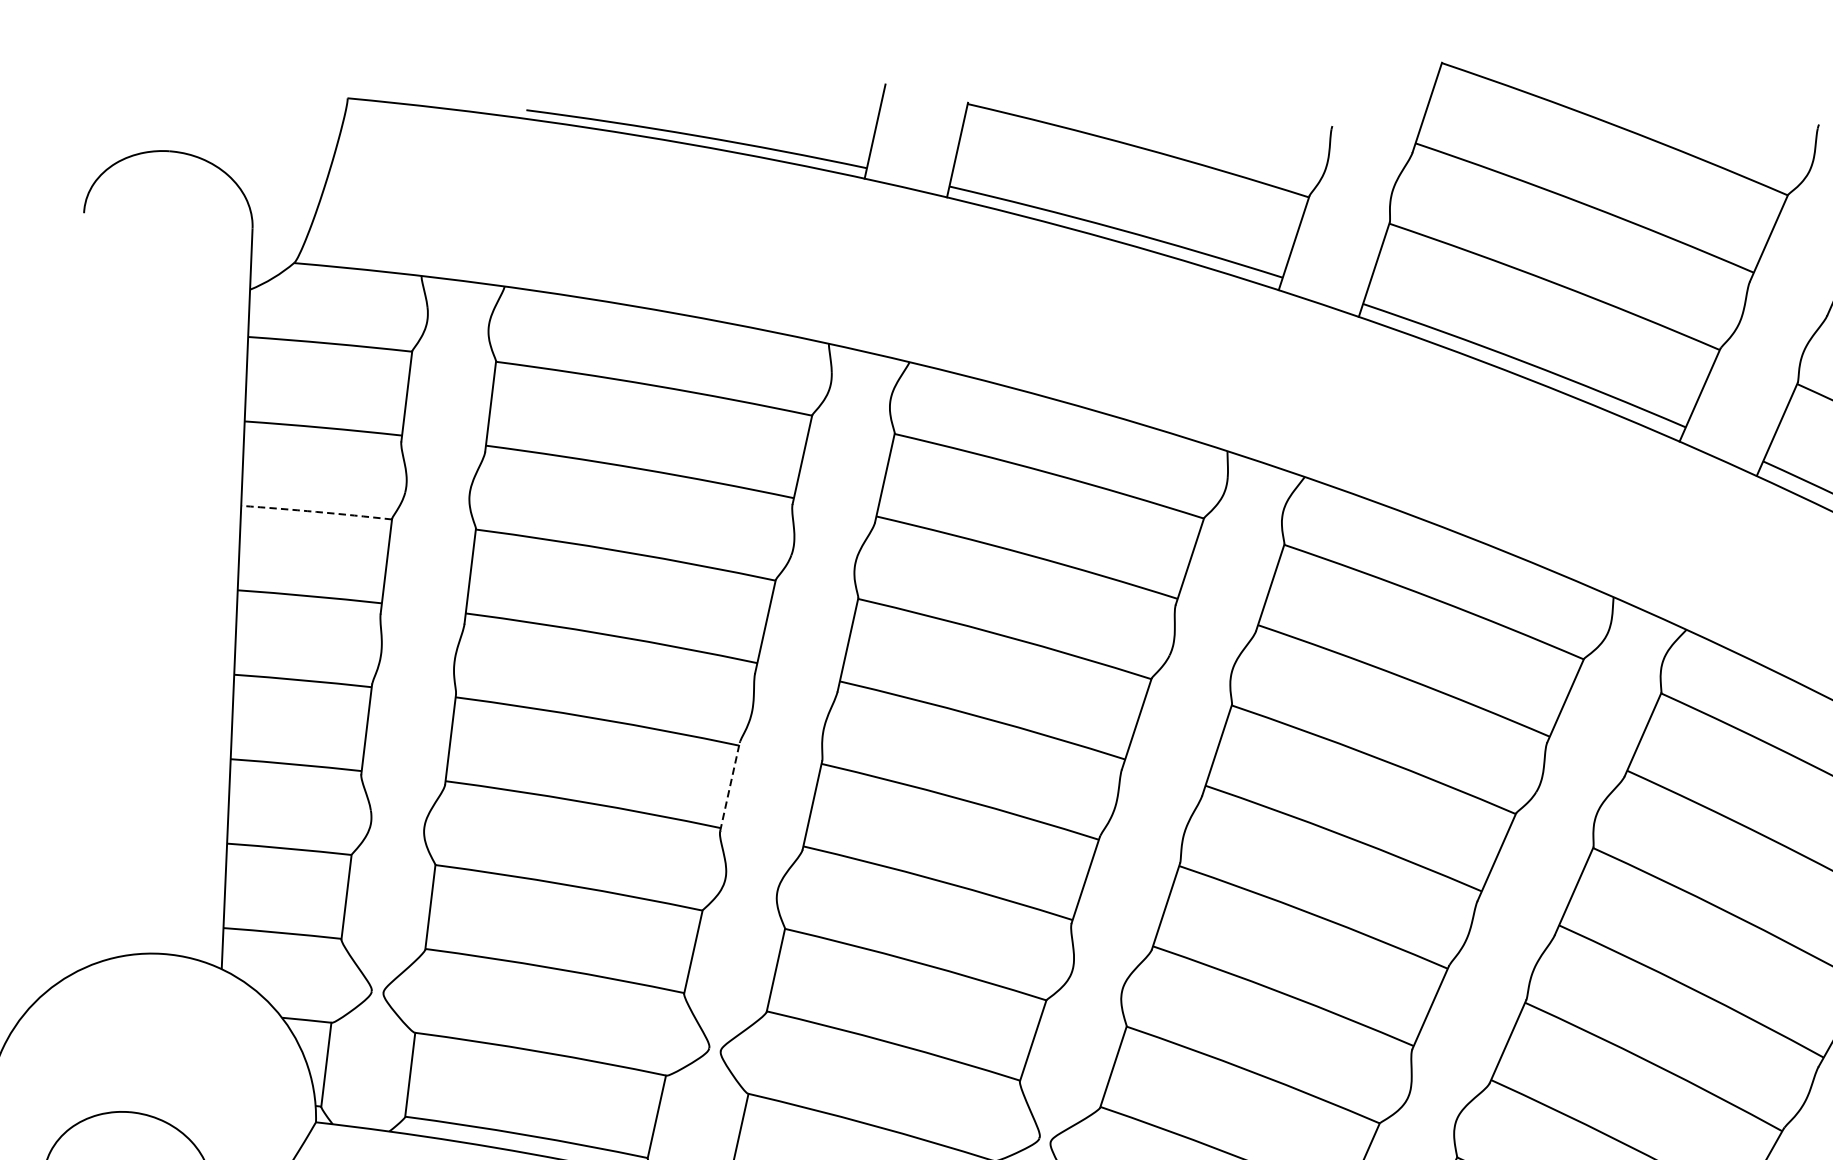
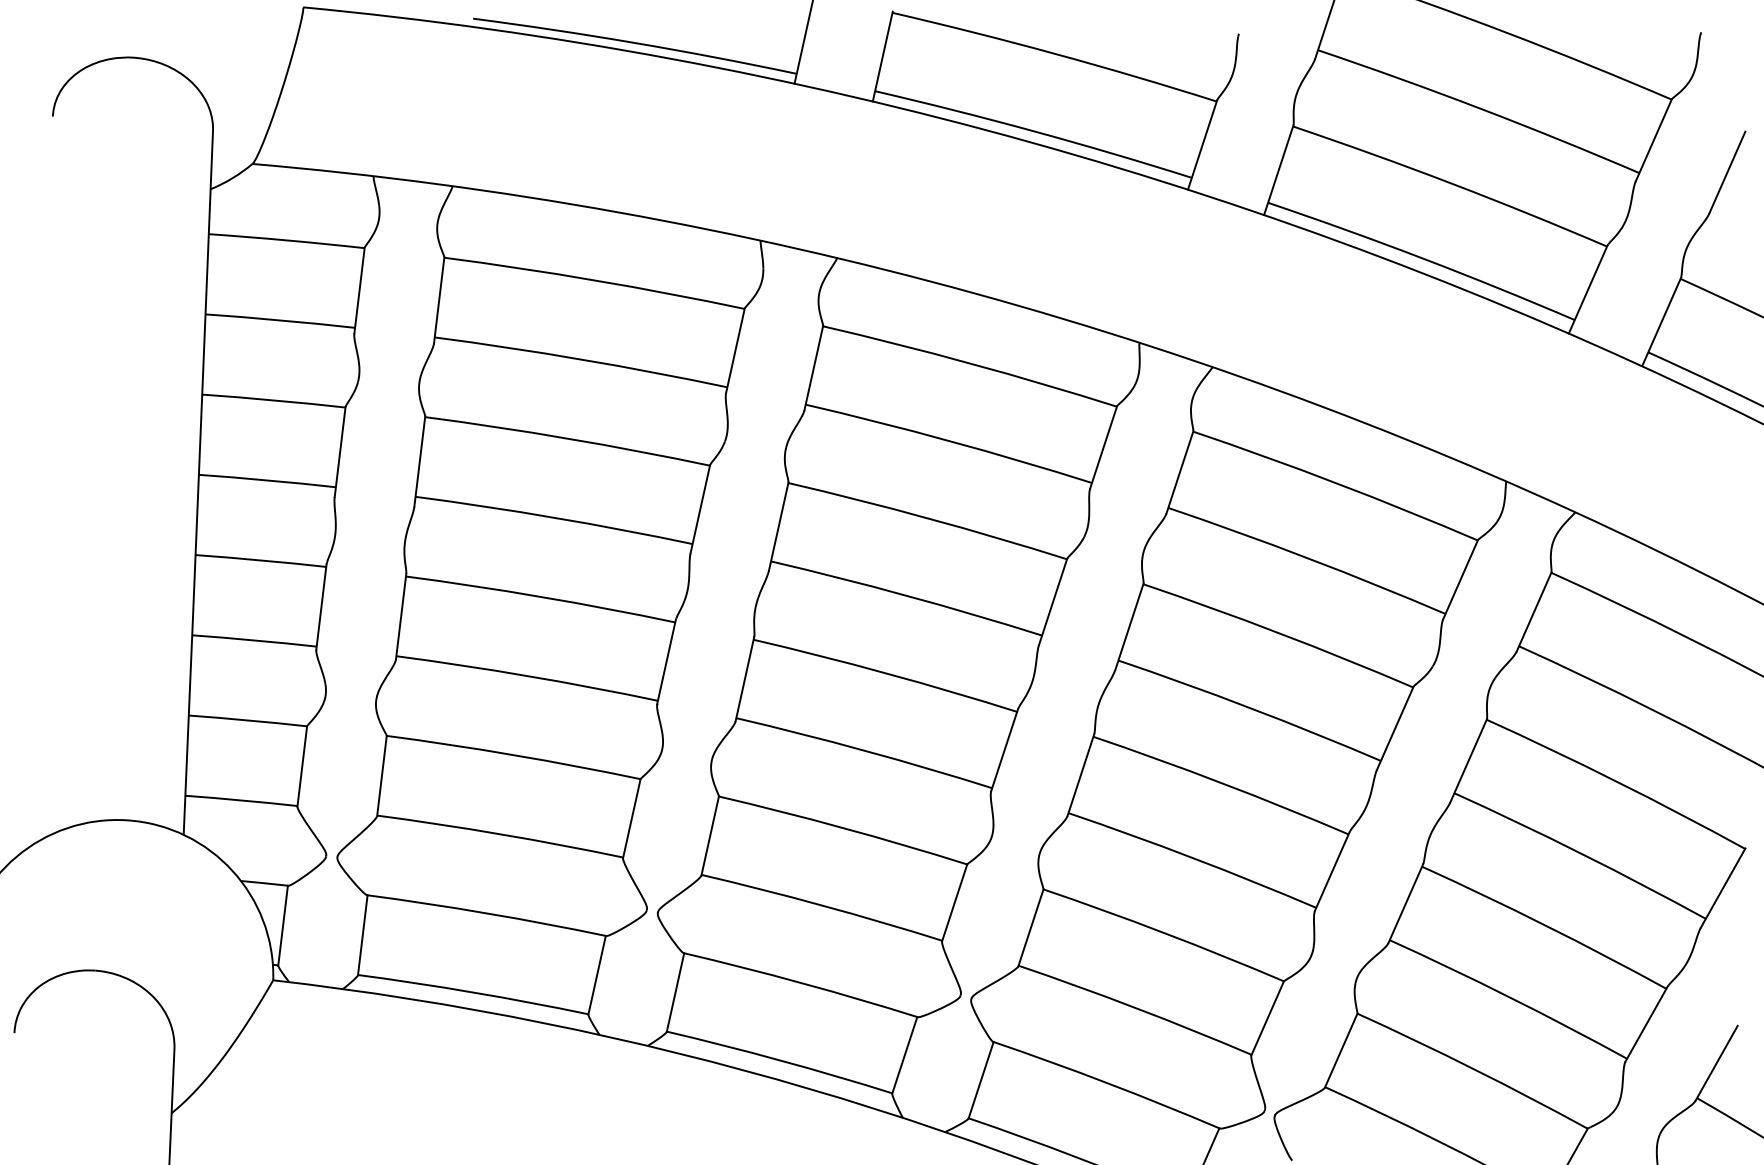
arc: (316, 512) -> (273, 400), dashed -> solid
line: (729, 786) -> (666, 661), dashed -> solid

